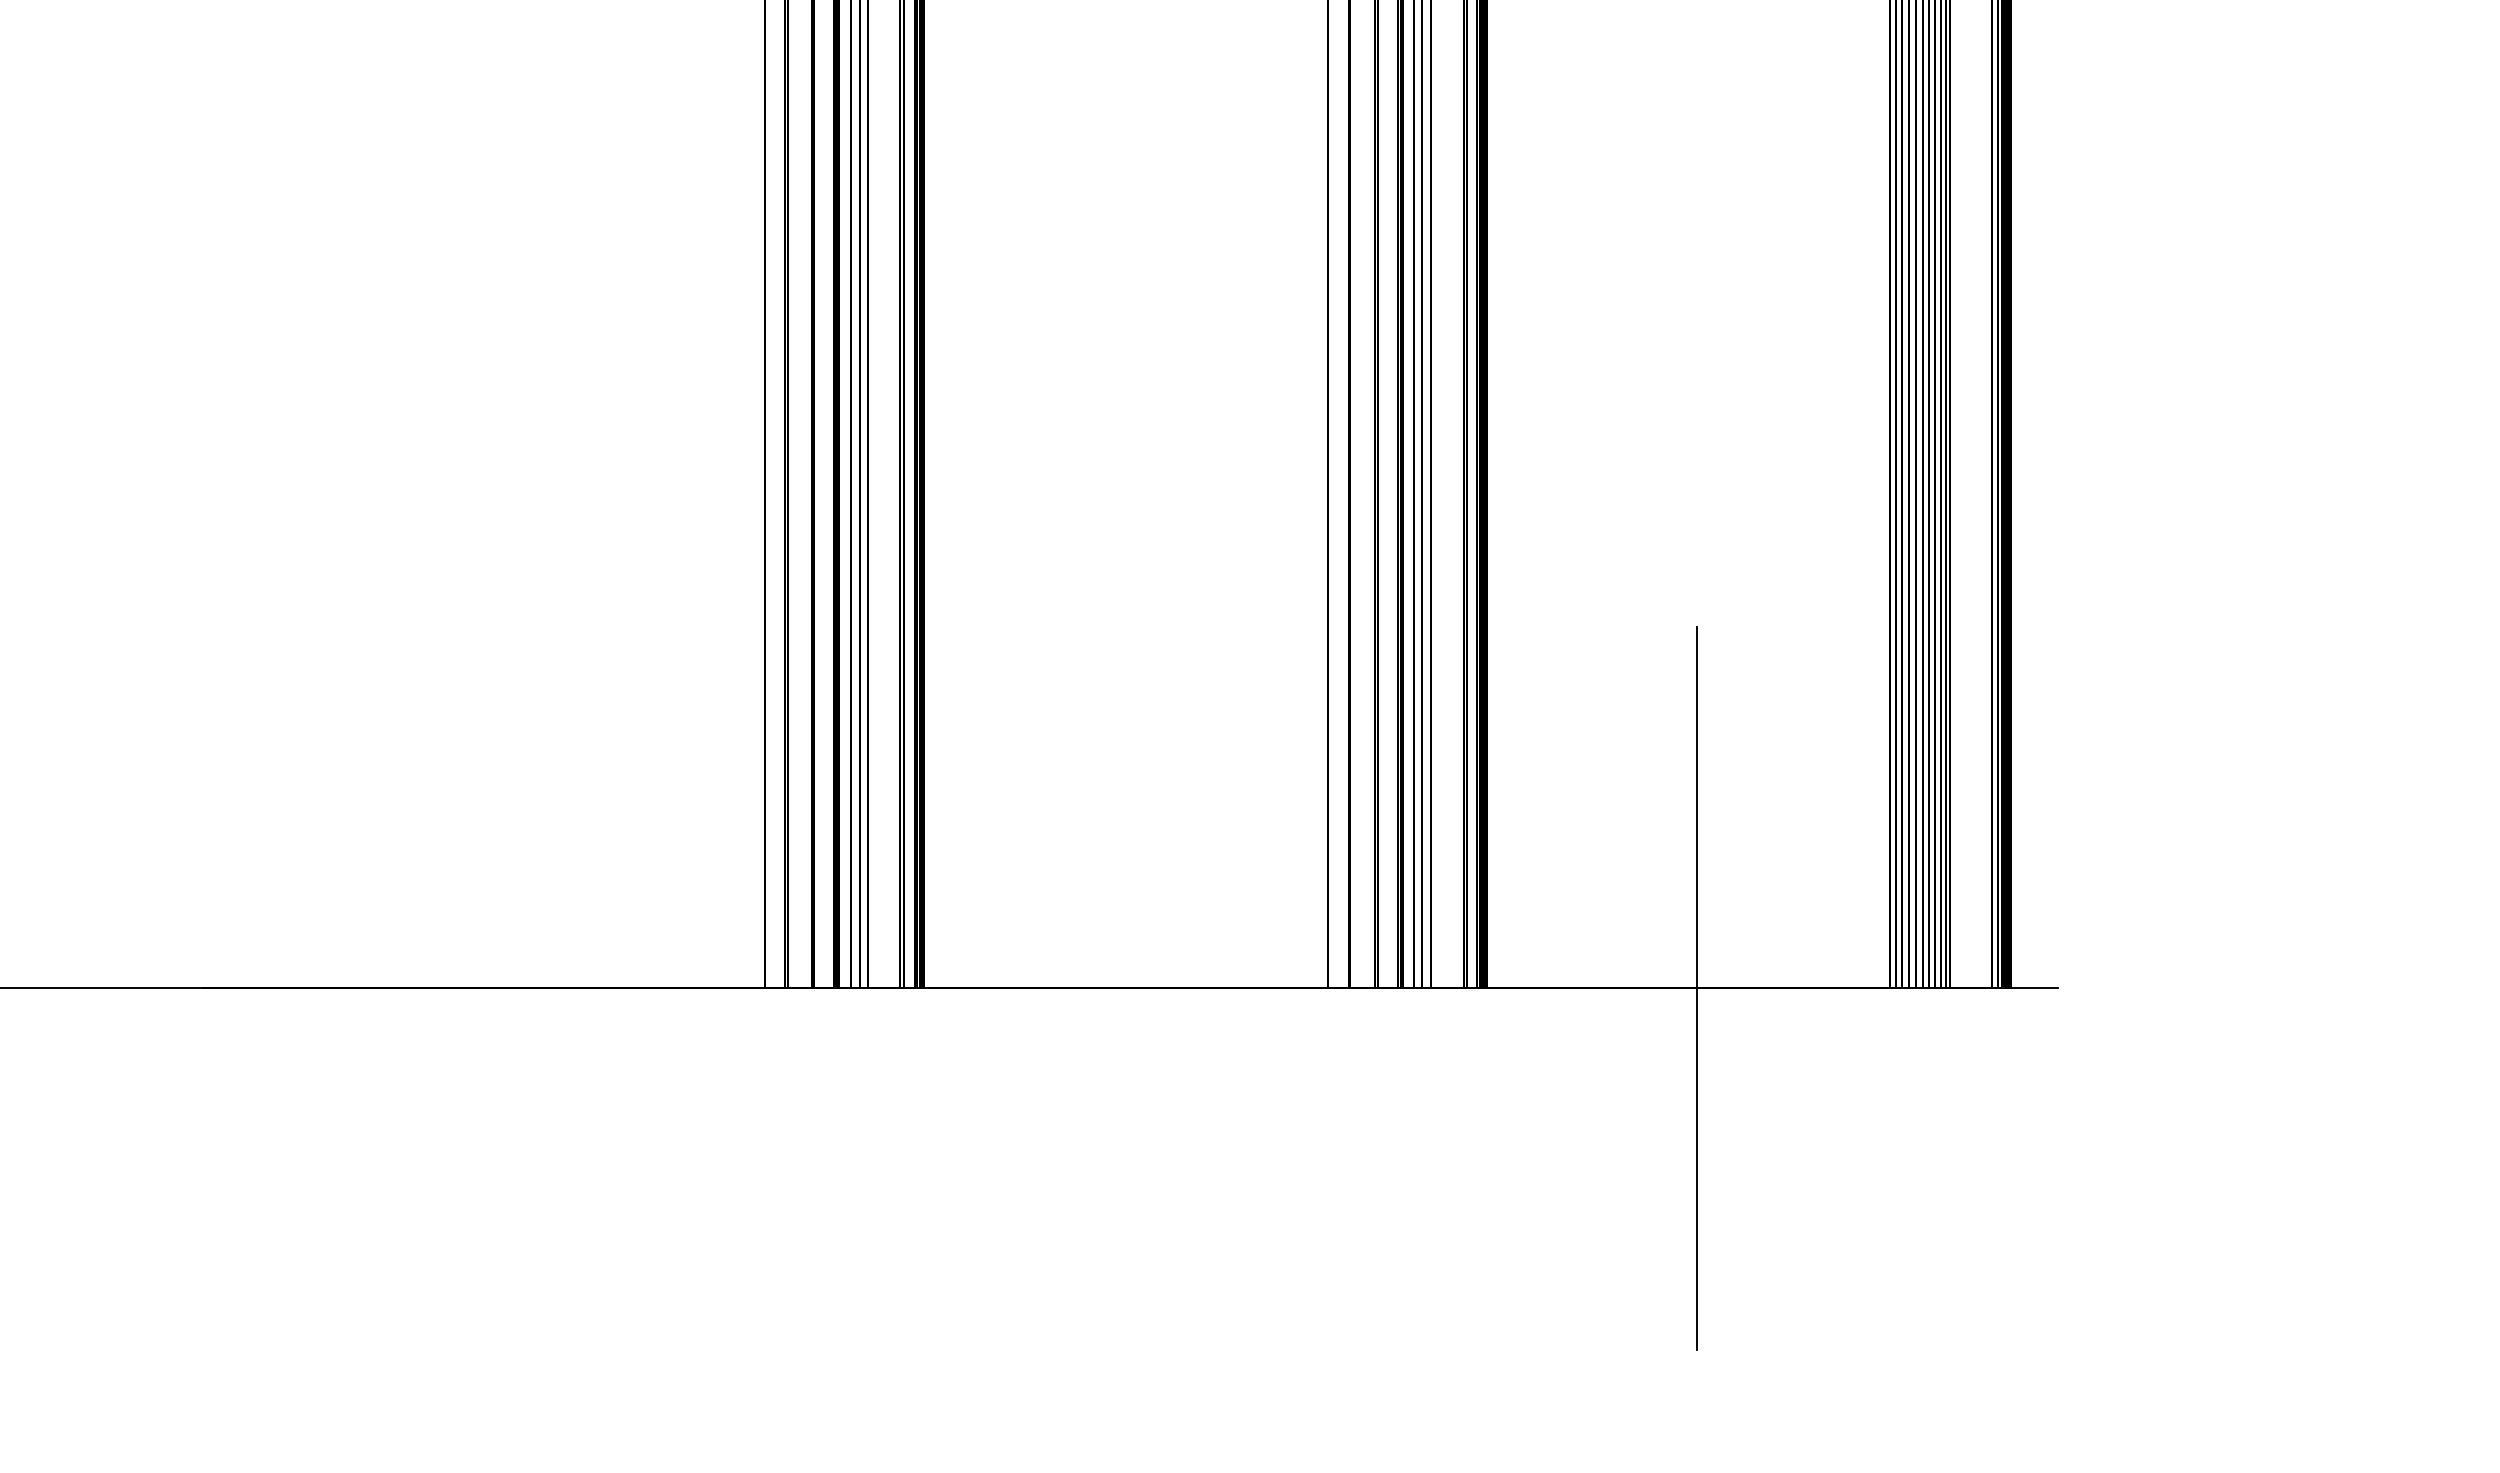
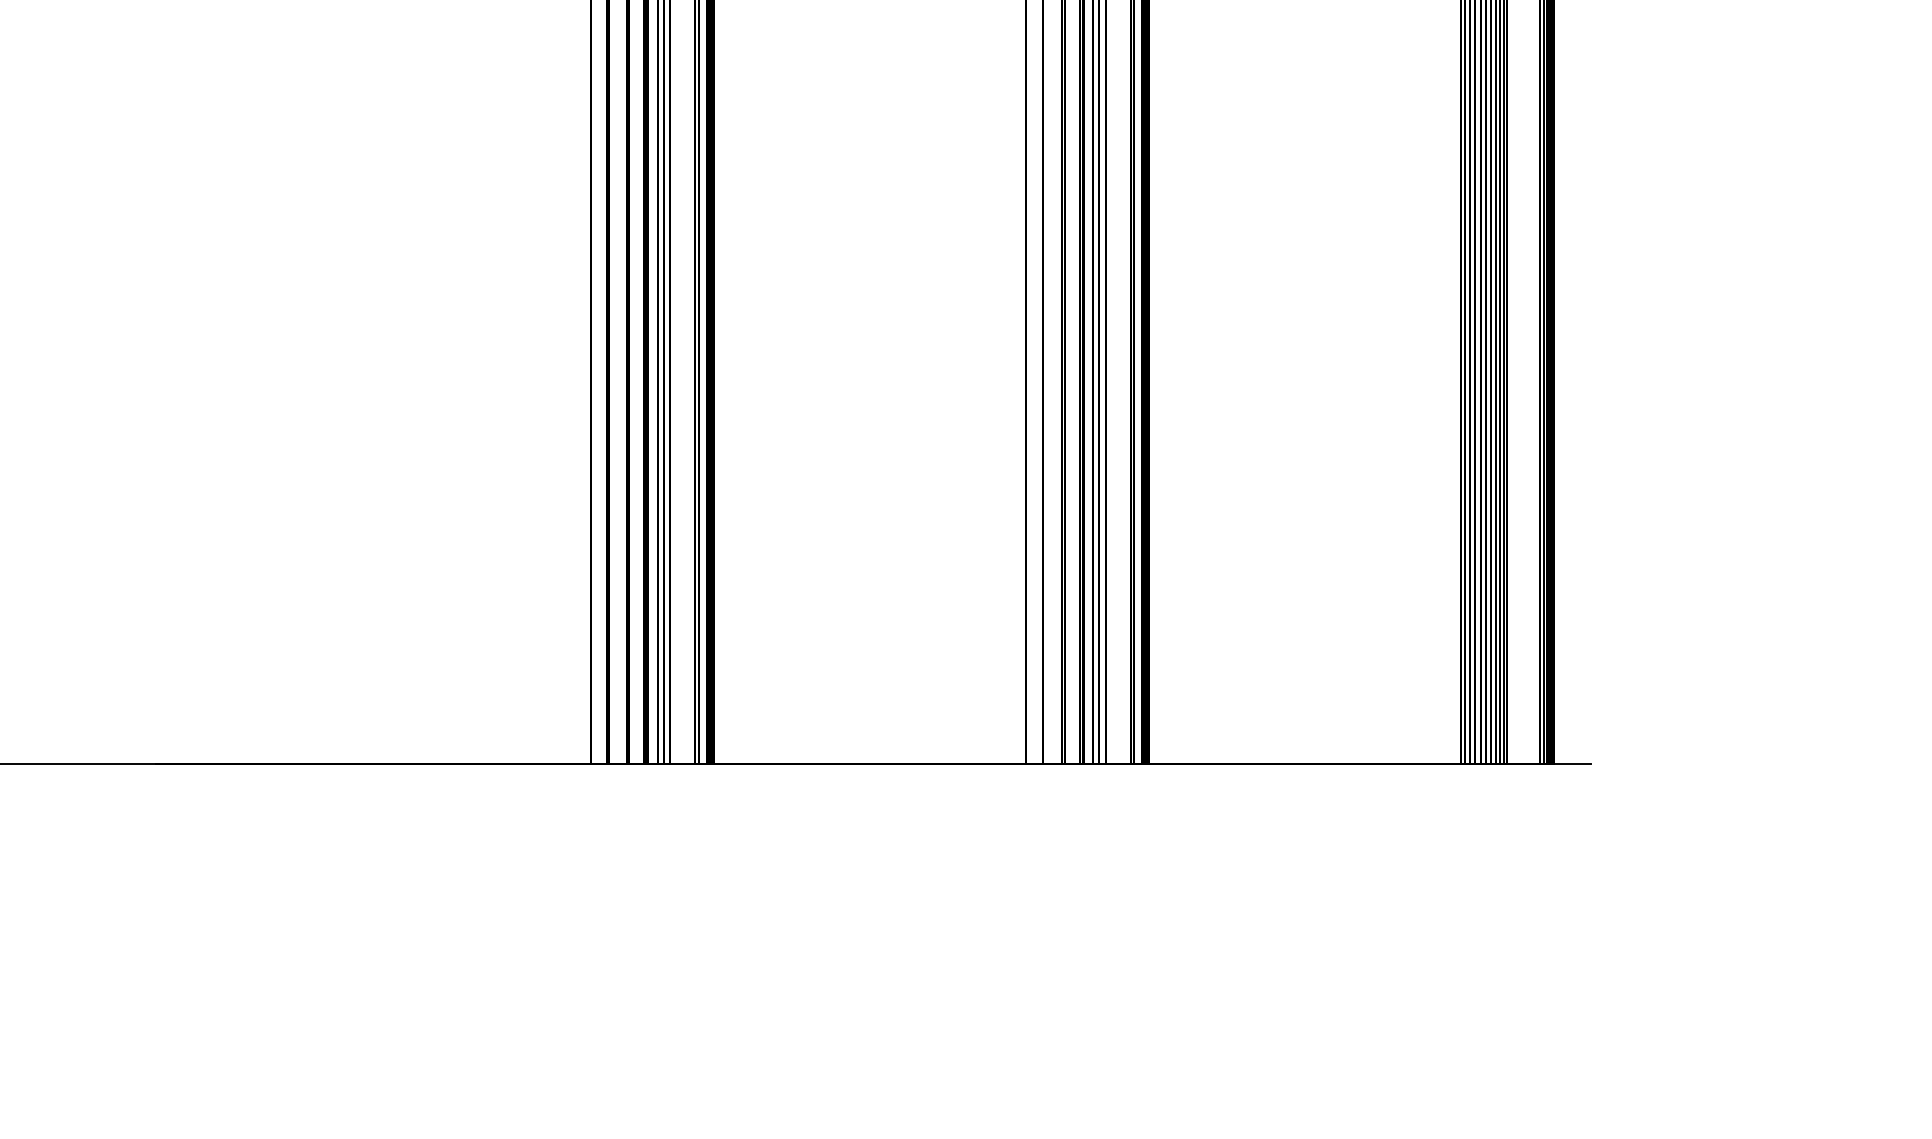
line: (1696, 988) -> (1311, 764), removed

